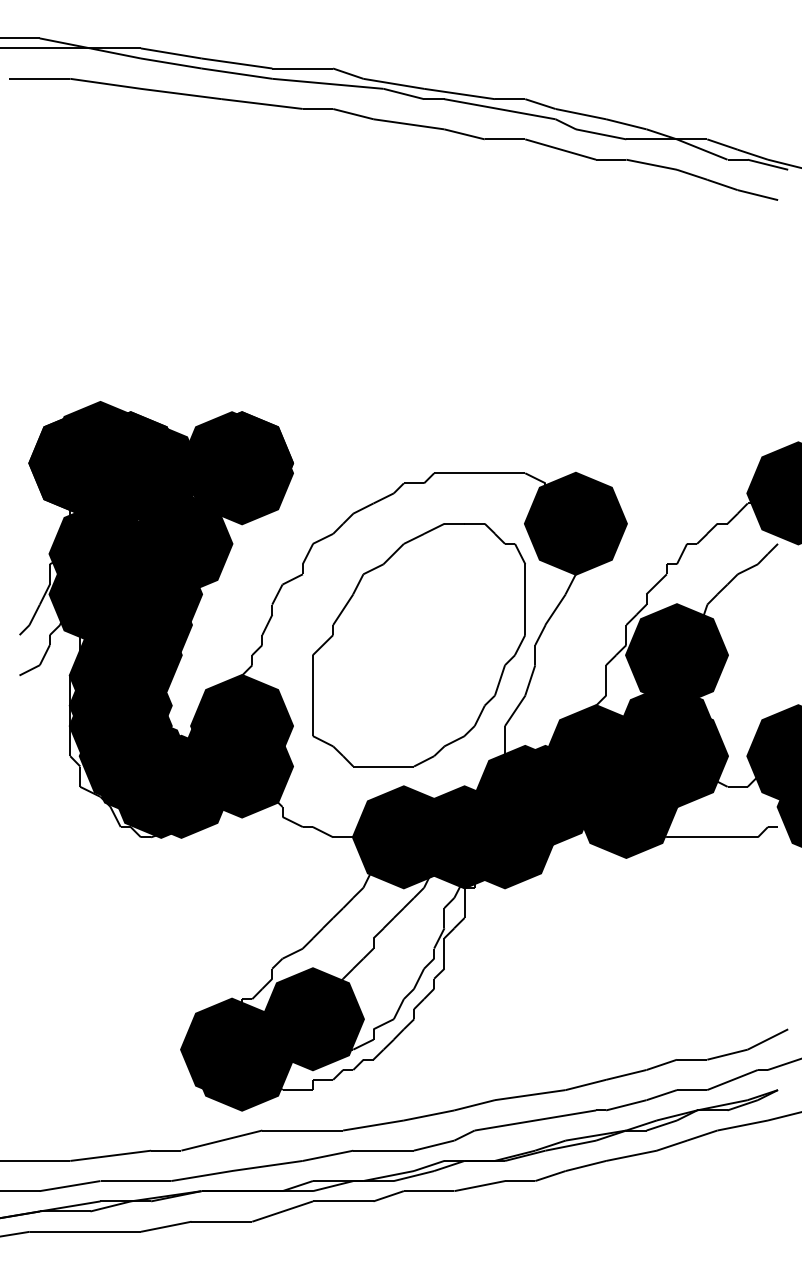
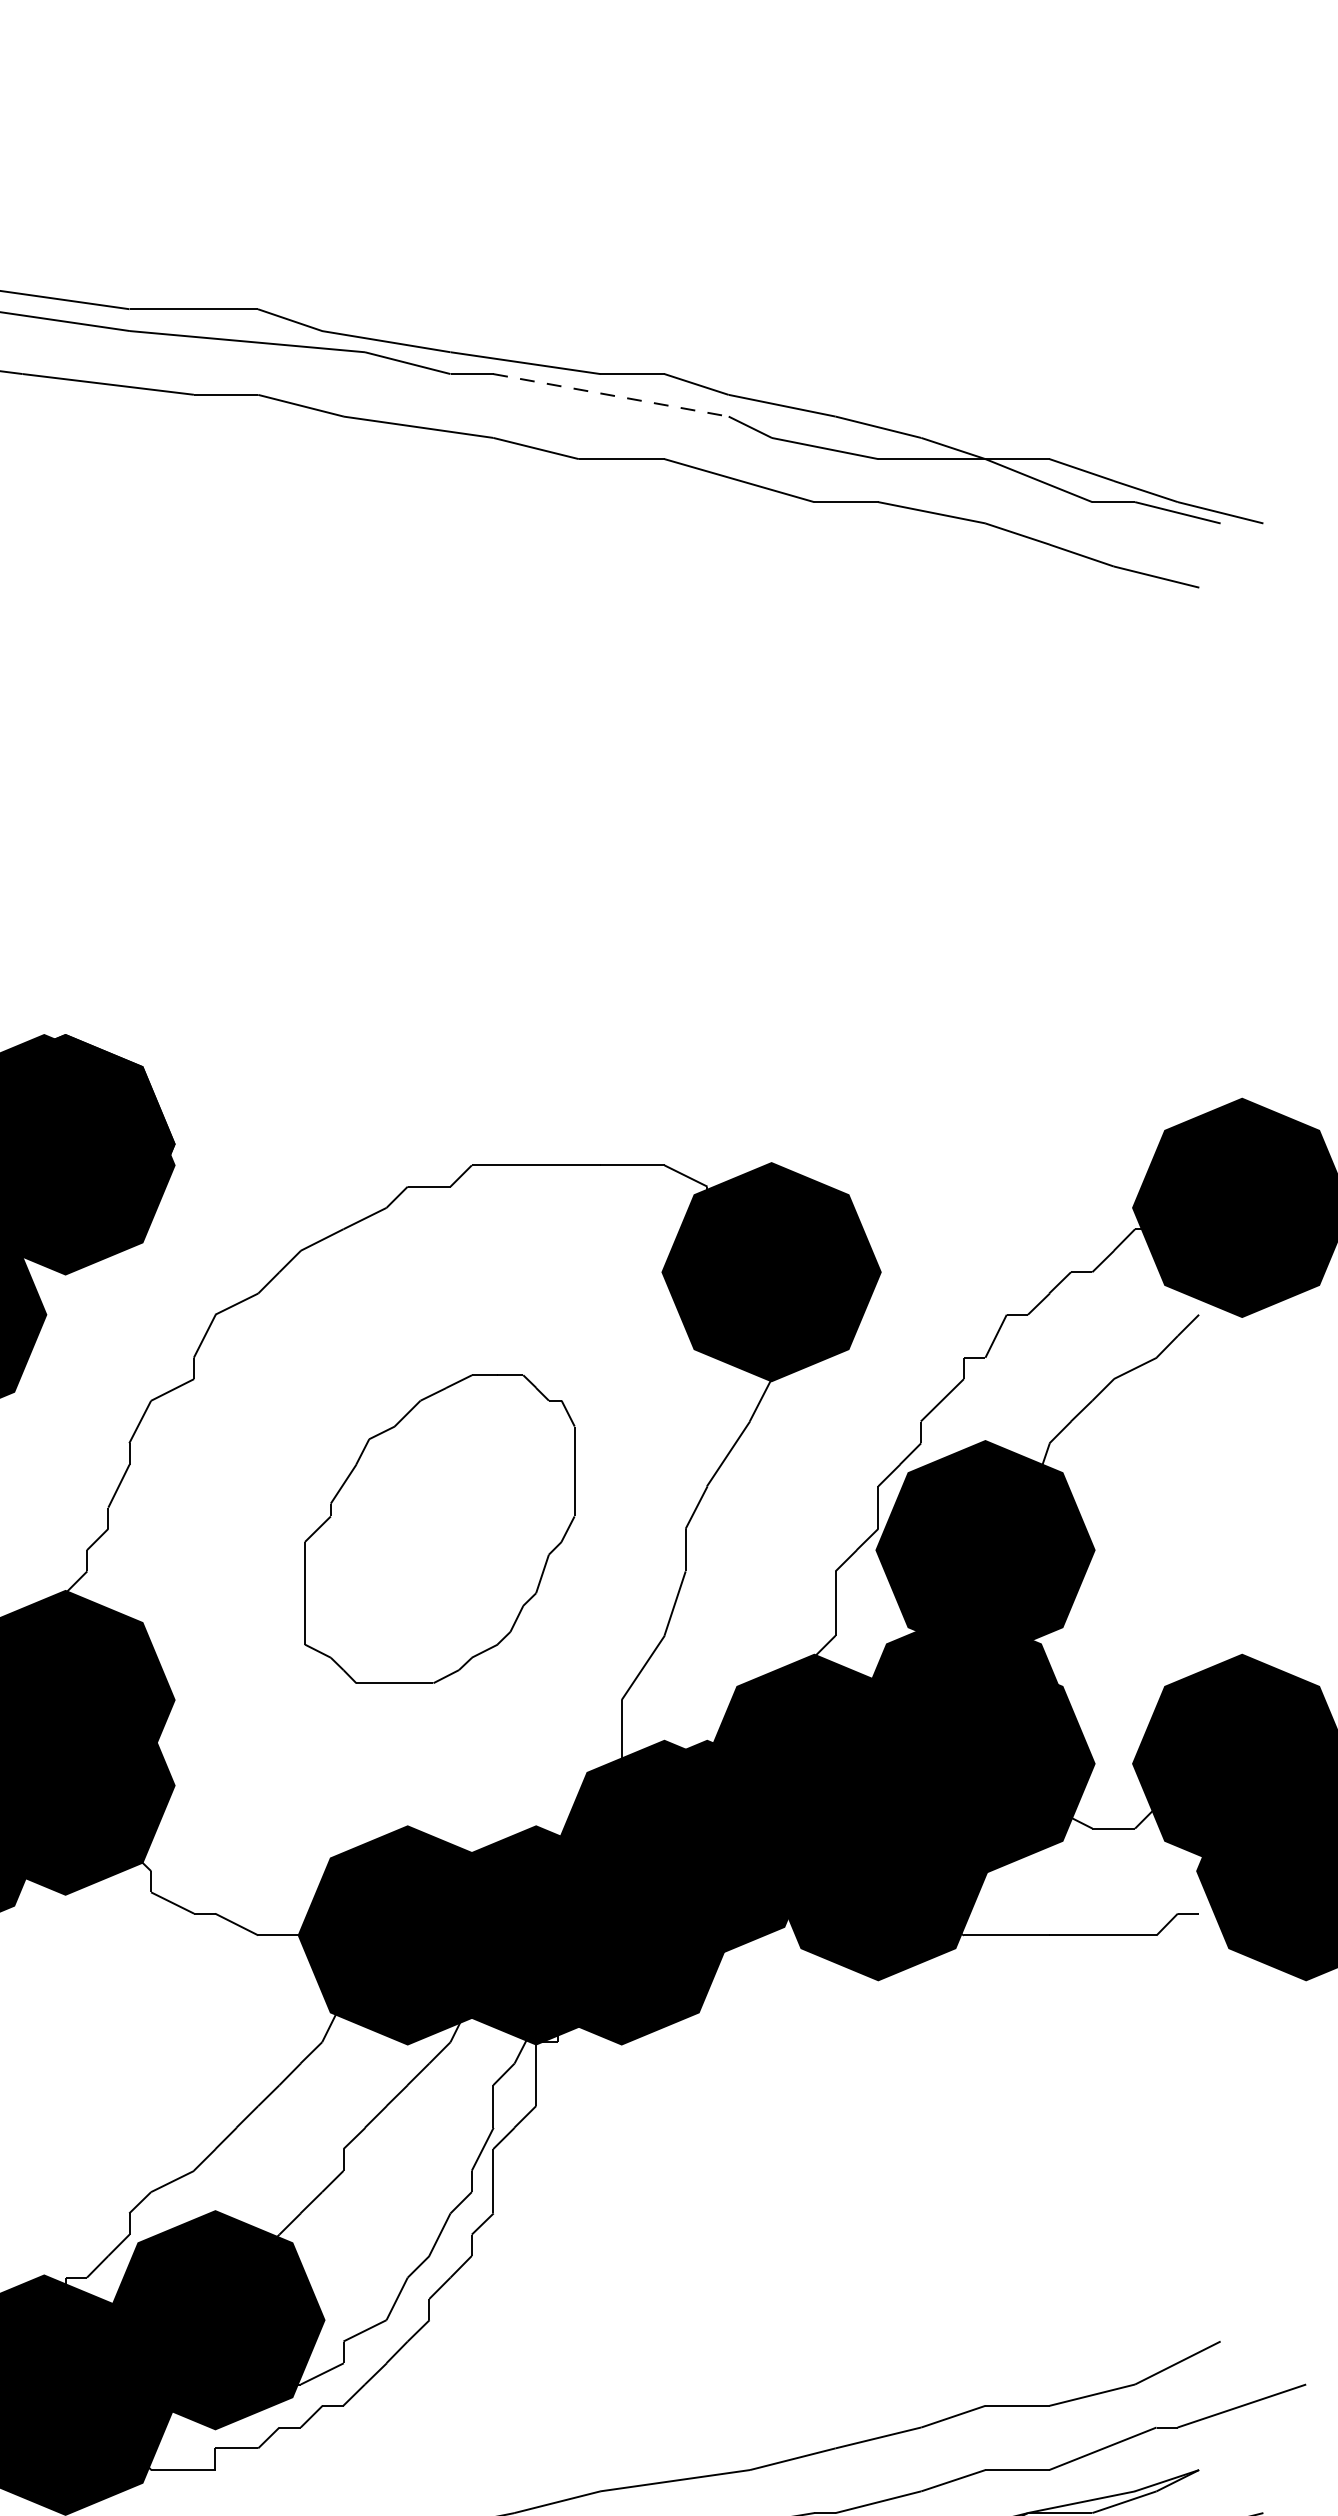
line: (499, 109) -> (610, 395), solid -> dashed
part: (418, 645) -> (438, 1529), size x0.6

